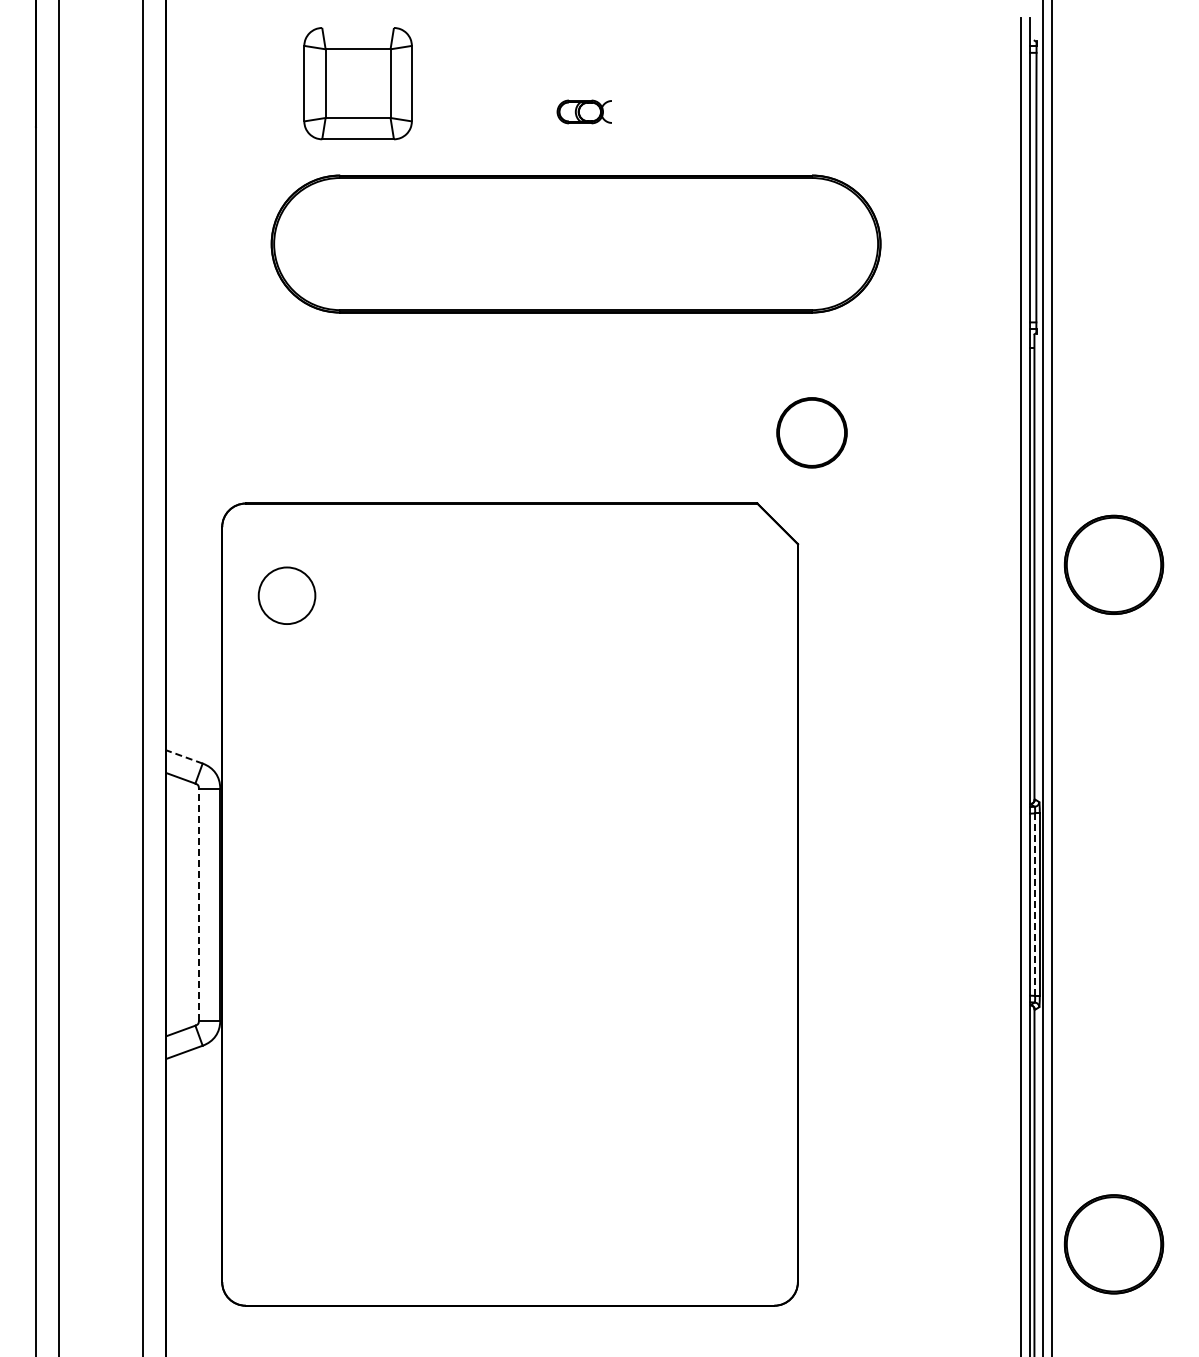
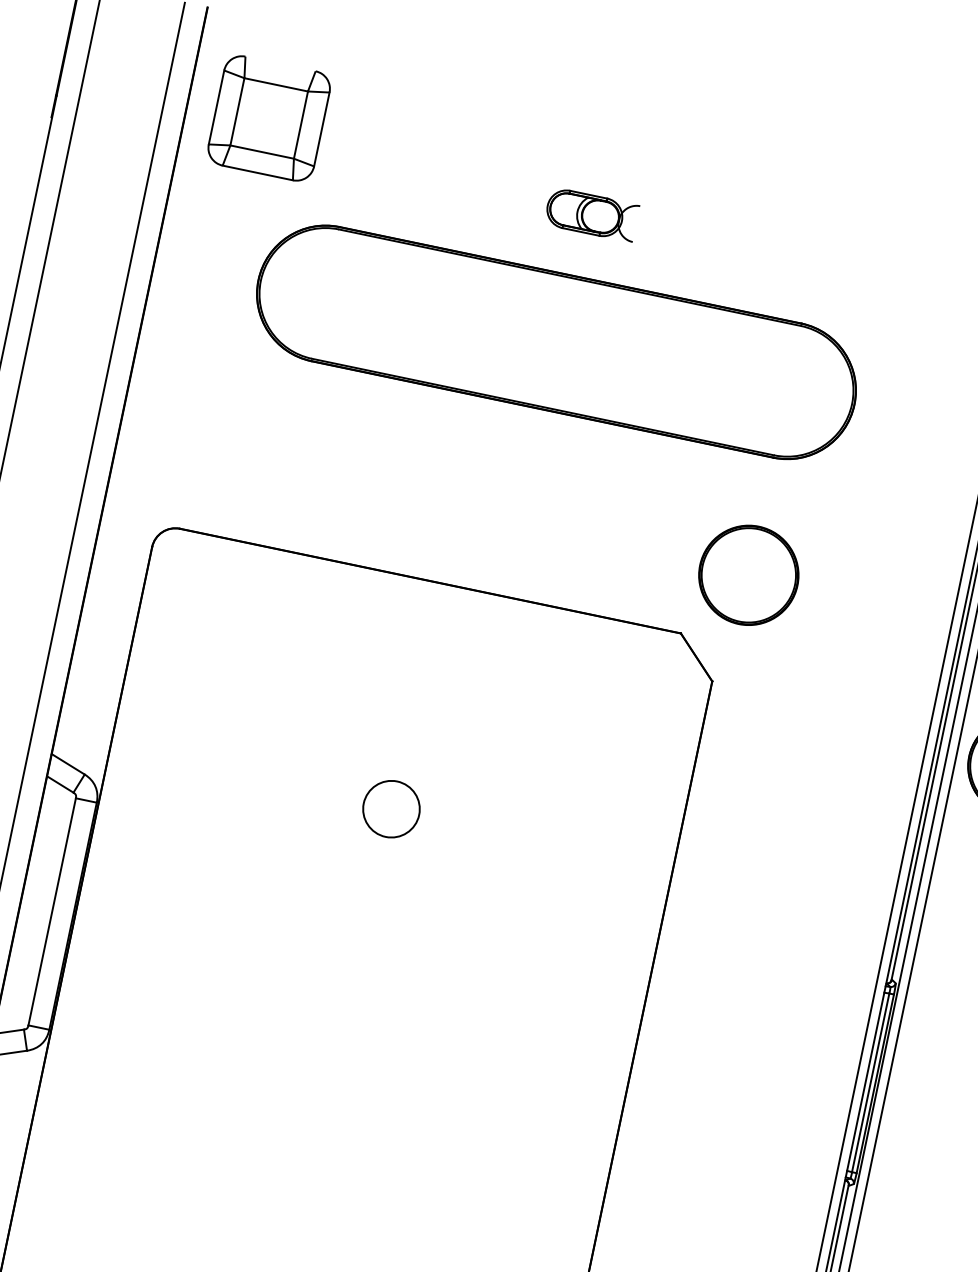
part: (357, 83) -> (268, 118), moved
part: (584, 111) -> (591, 214), size x1.67
part: (811, 432) -> (748, 574), size x1.43
circle: (286, 595) -> (390, 808), moved
line: (184, 756) -> (68, 763), dashed -> solid
line: (198, 904) -> (51, 911), dashed -> solid
line: (1035, 904) -> (871, 1082), dashed -> solid

